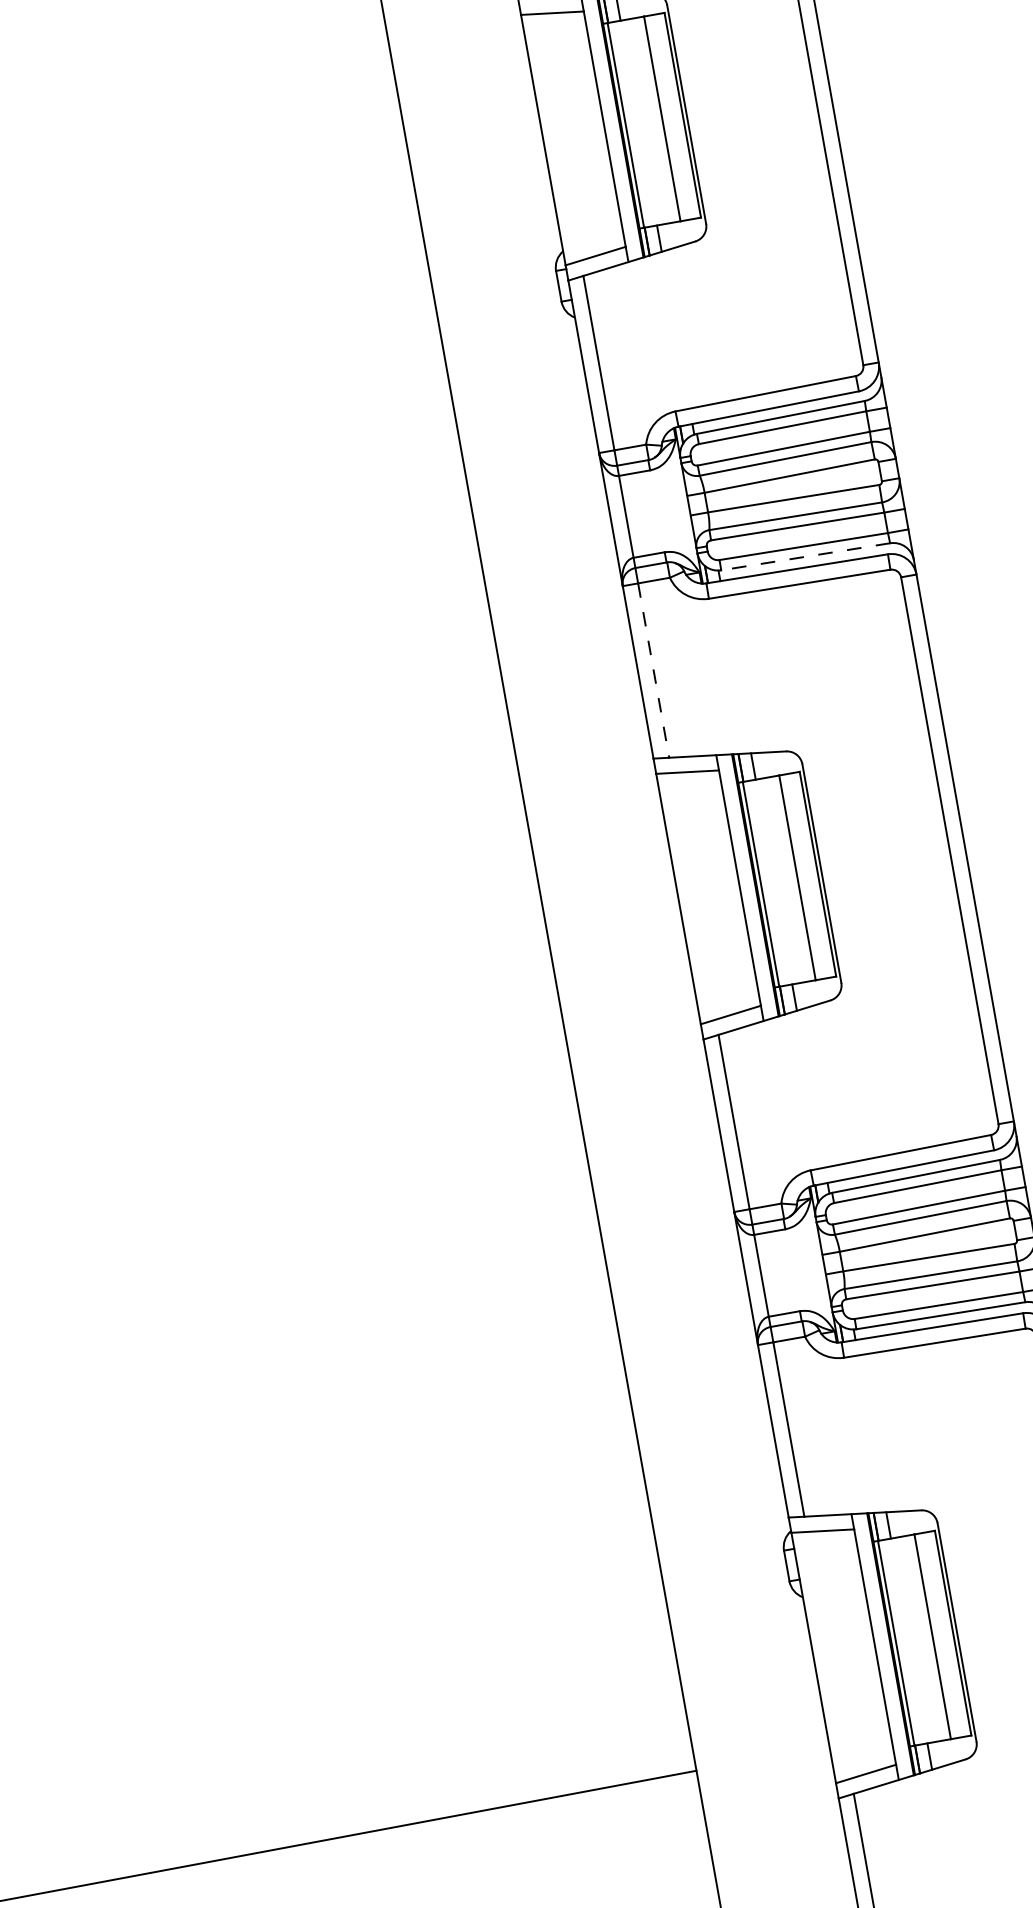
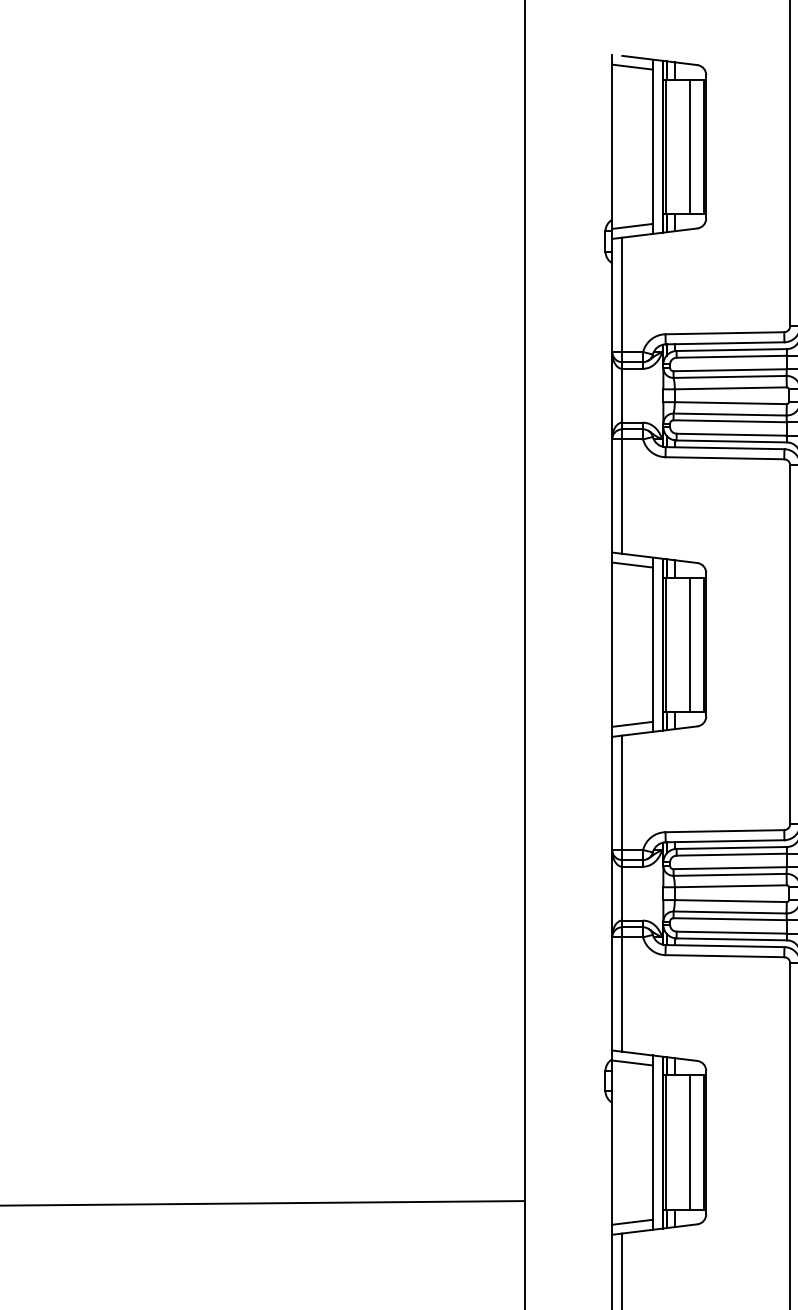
line: (805, 556) -> (731, 441), dashed -> solid
line: (654, 671) -> (622, 497), dashed -> solid

